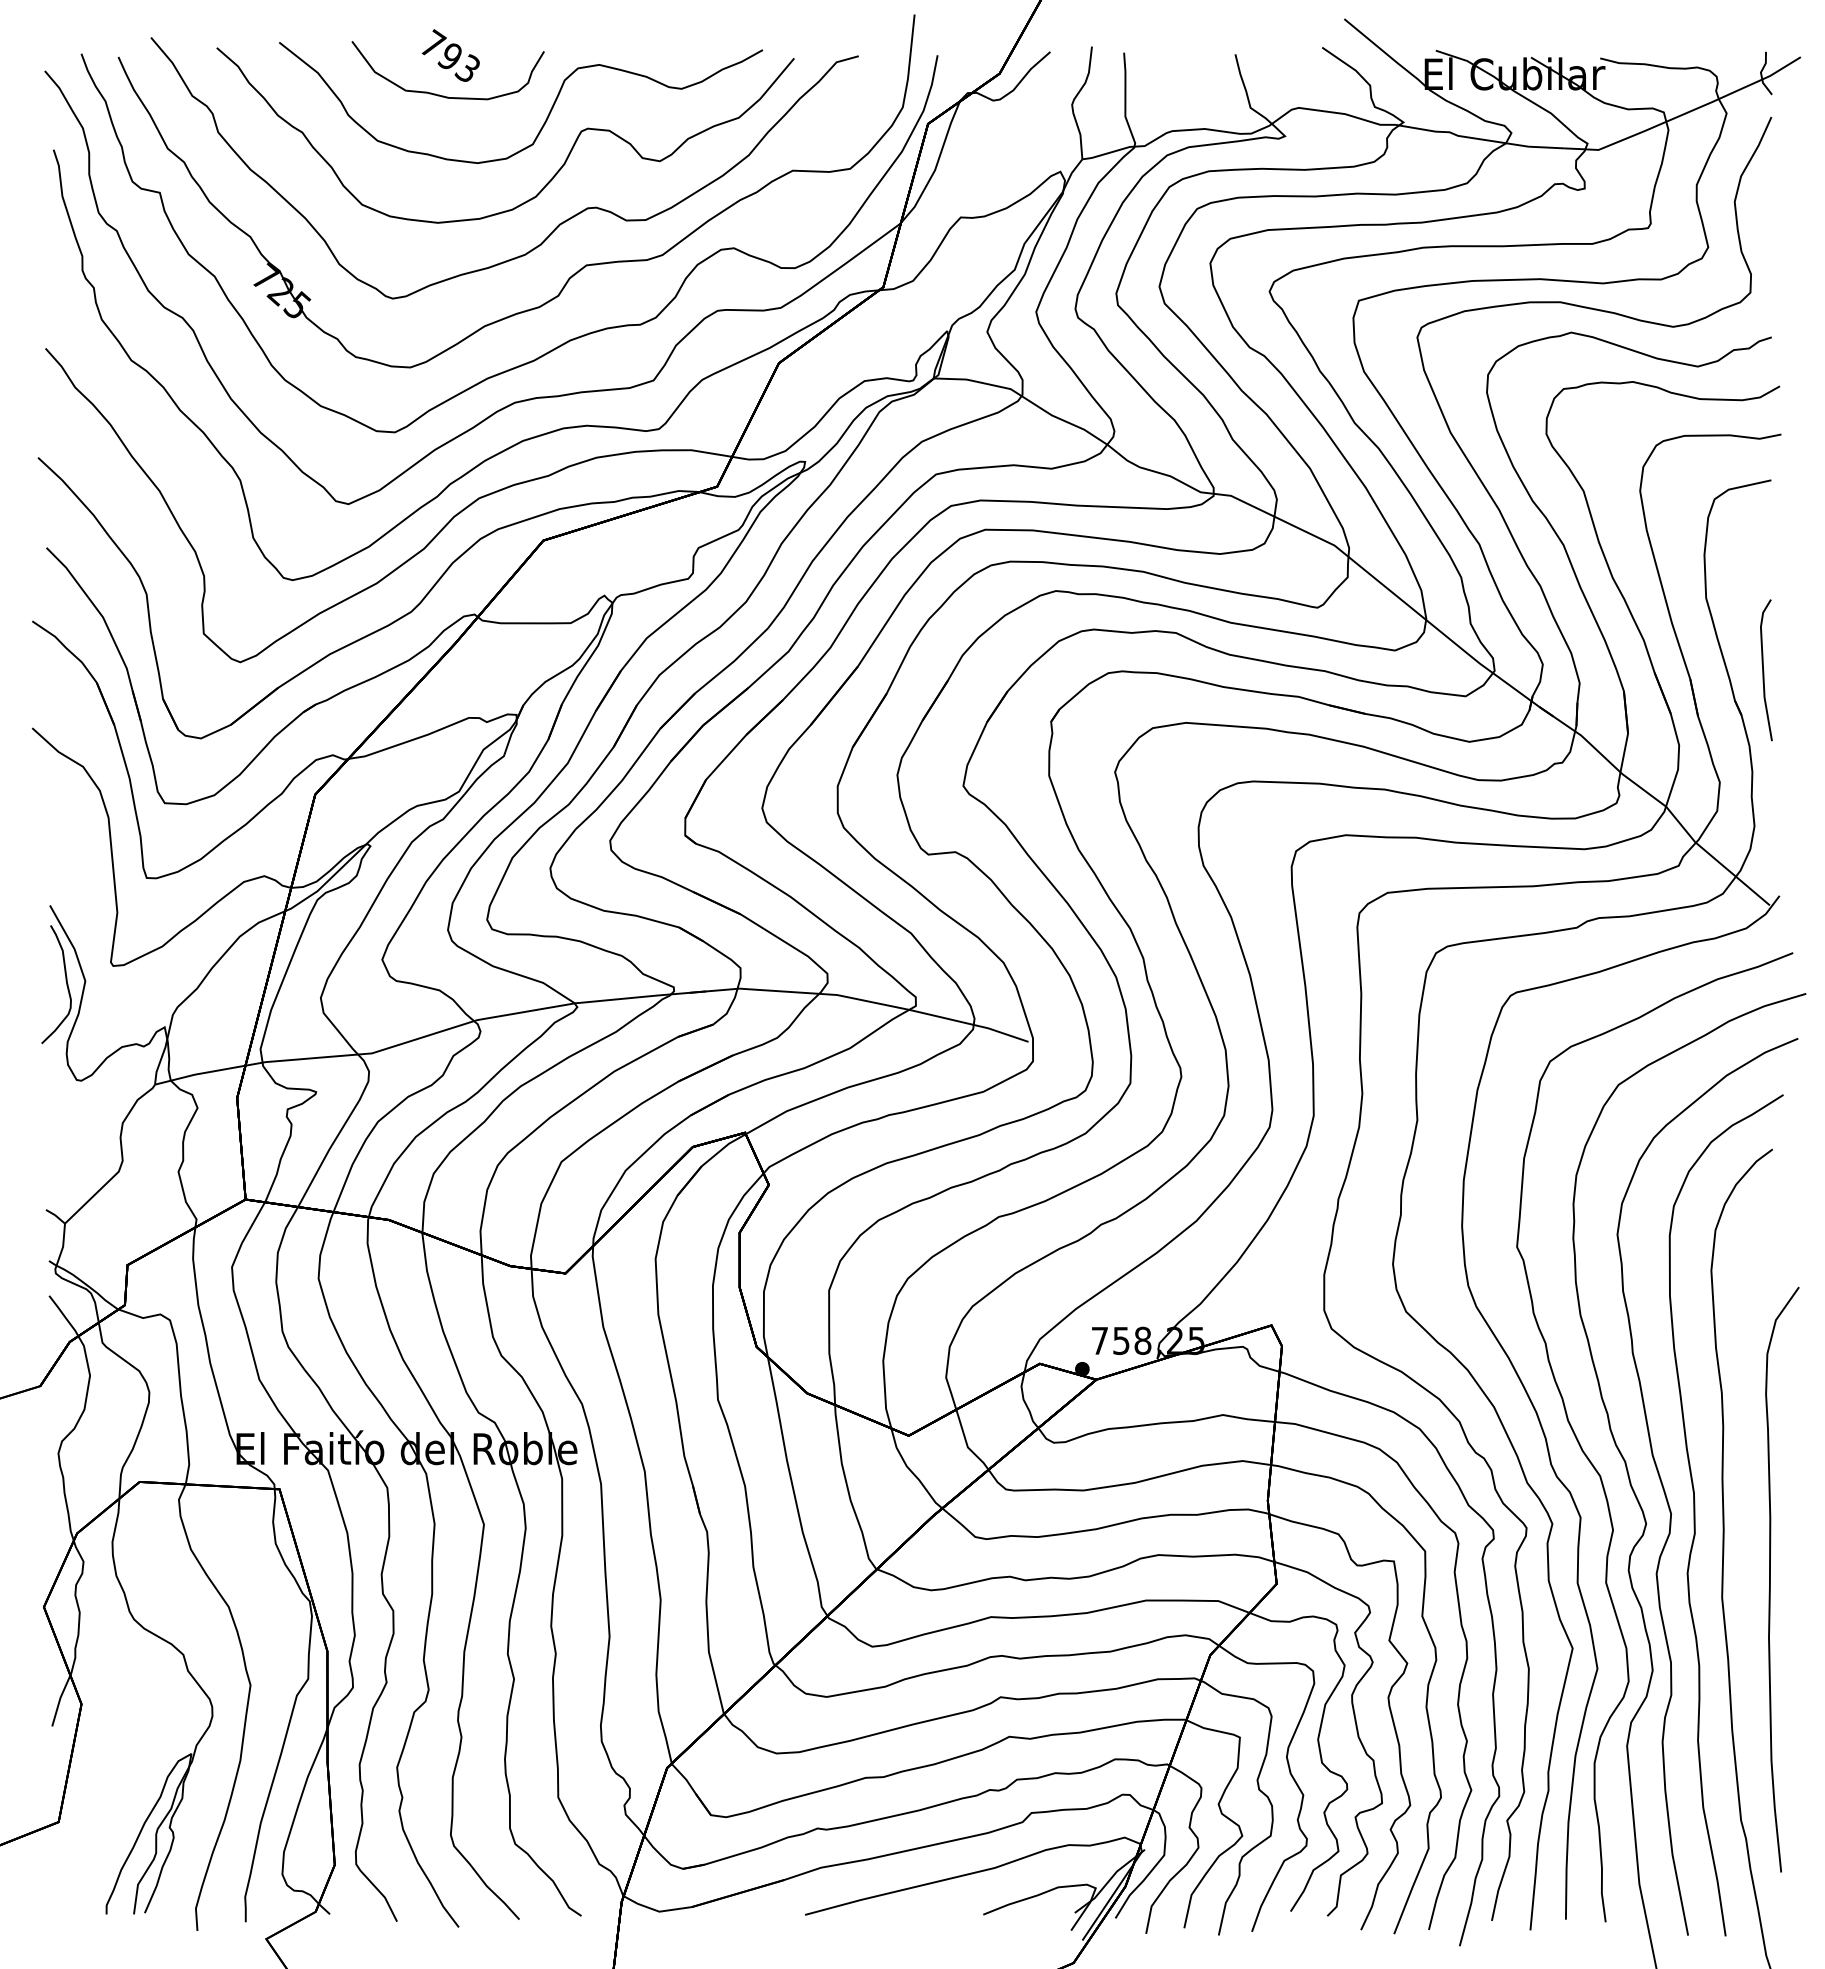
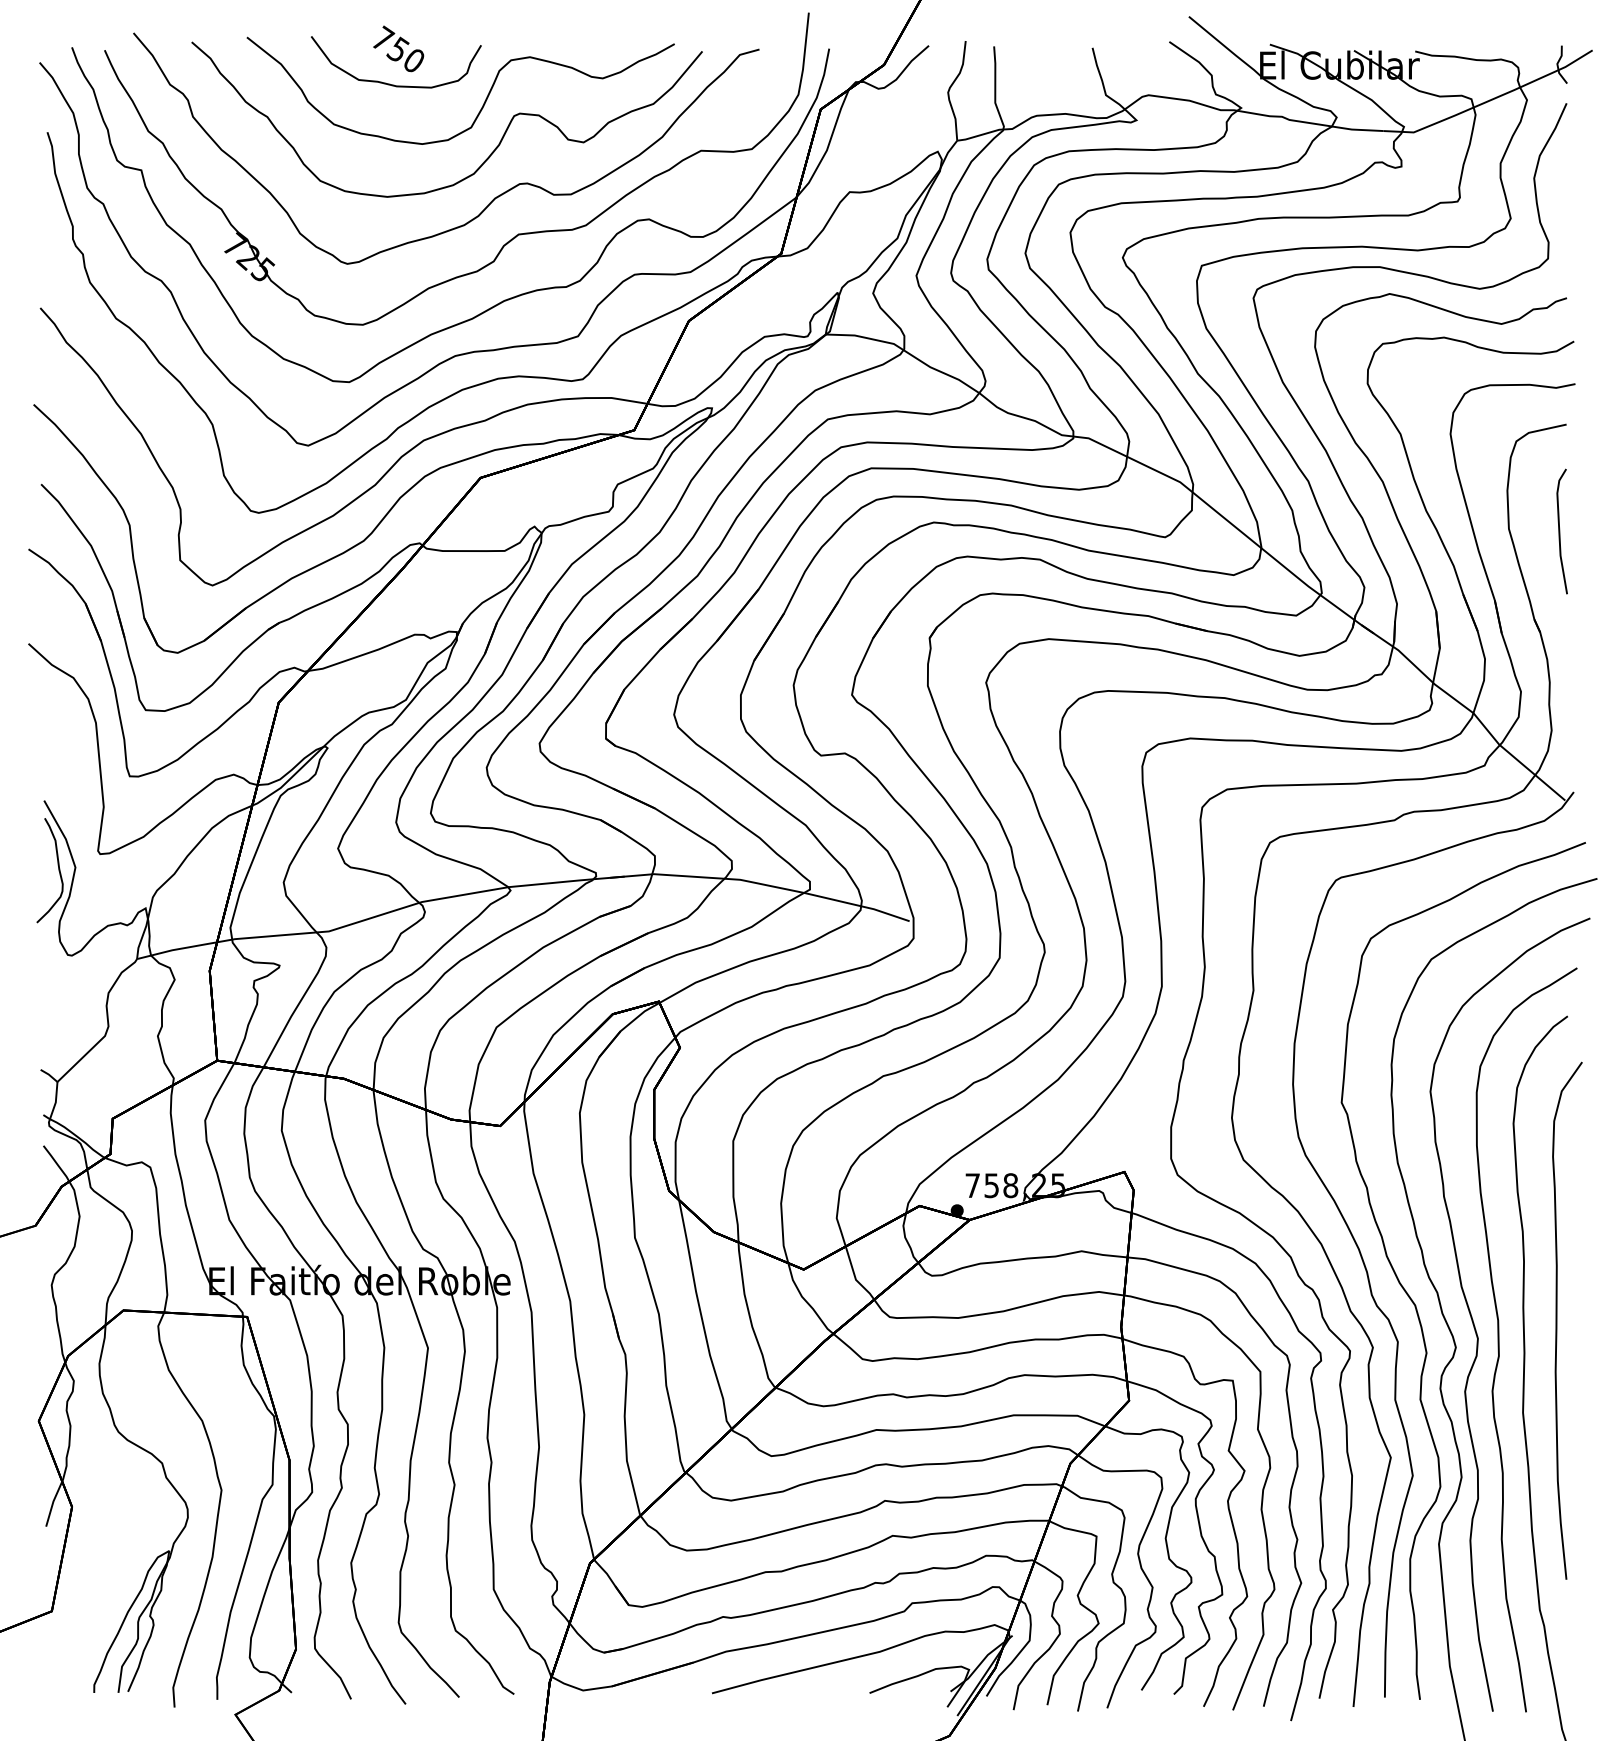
text: (458, 61) -> (405, 54), 793 -> 750
part: (1766, 670) -> (1562, 531), moved
curve: (1770, 1579) -> (1556, 1320), moved

